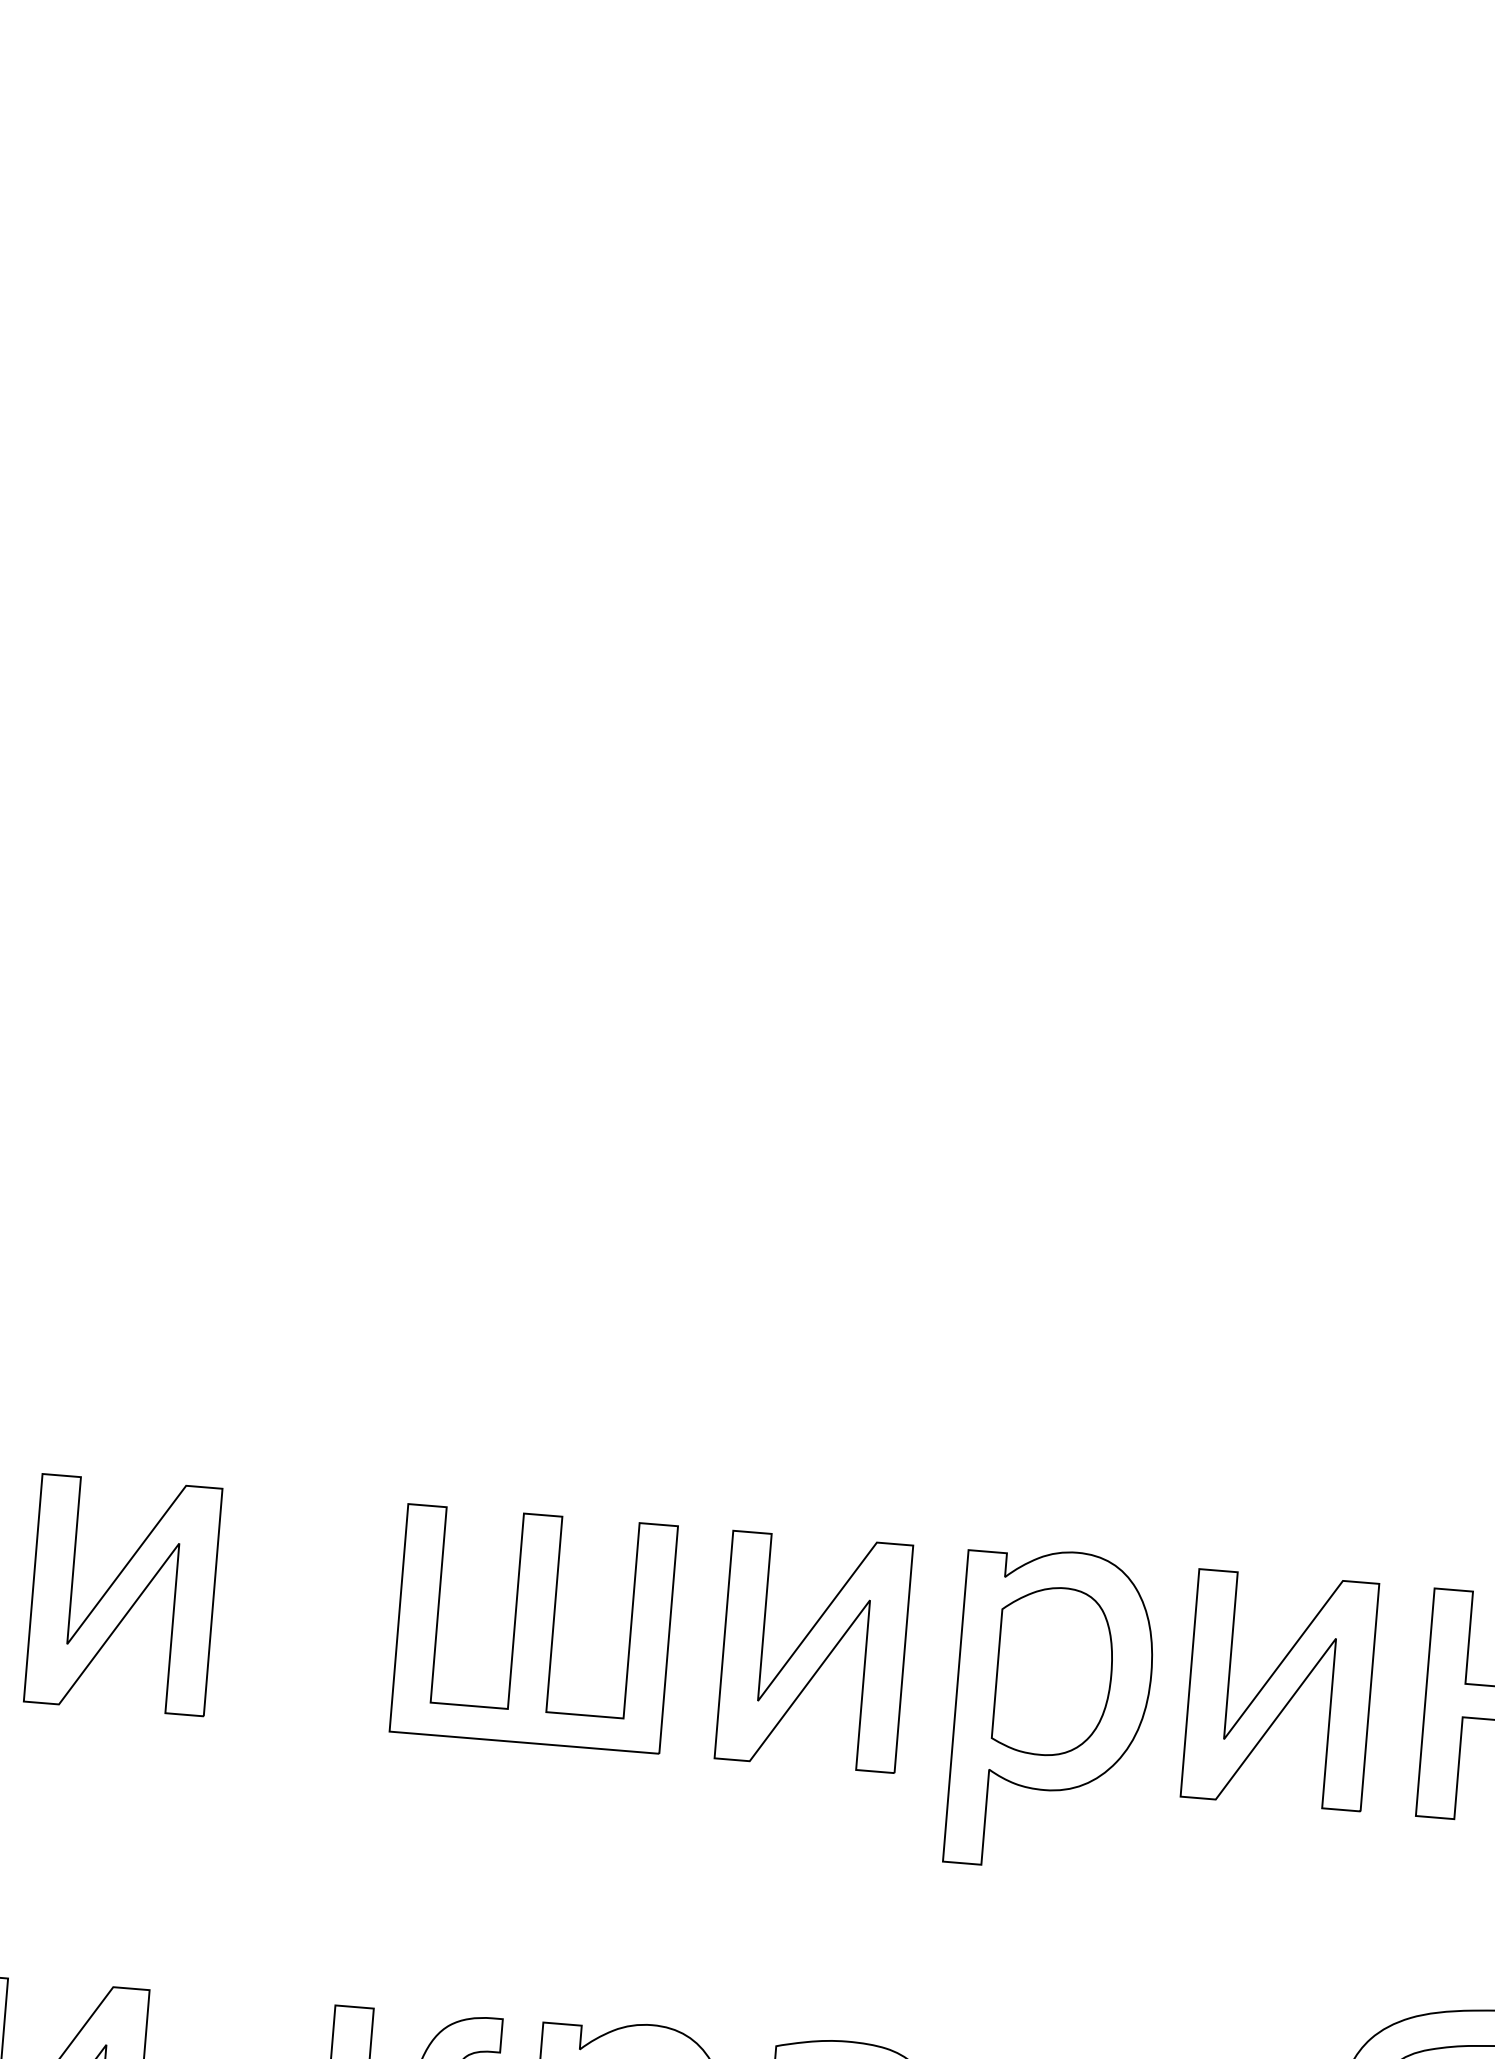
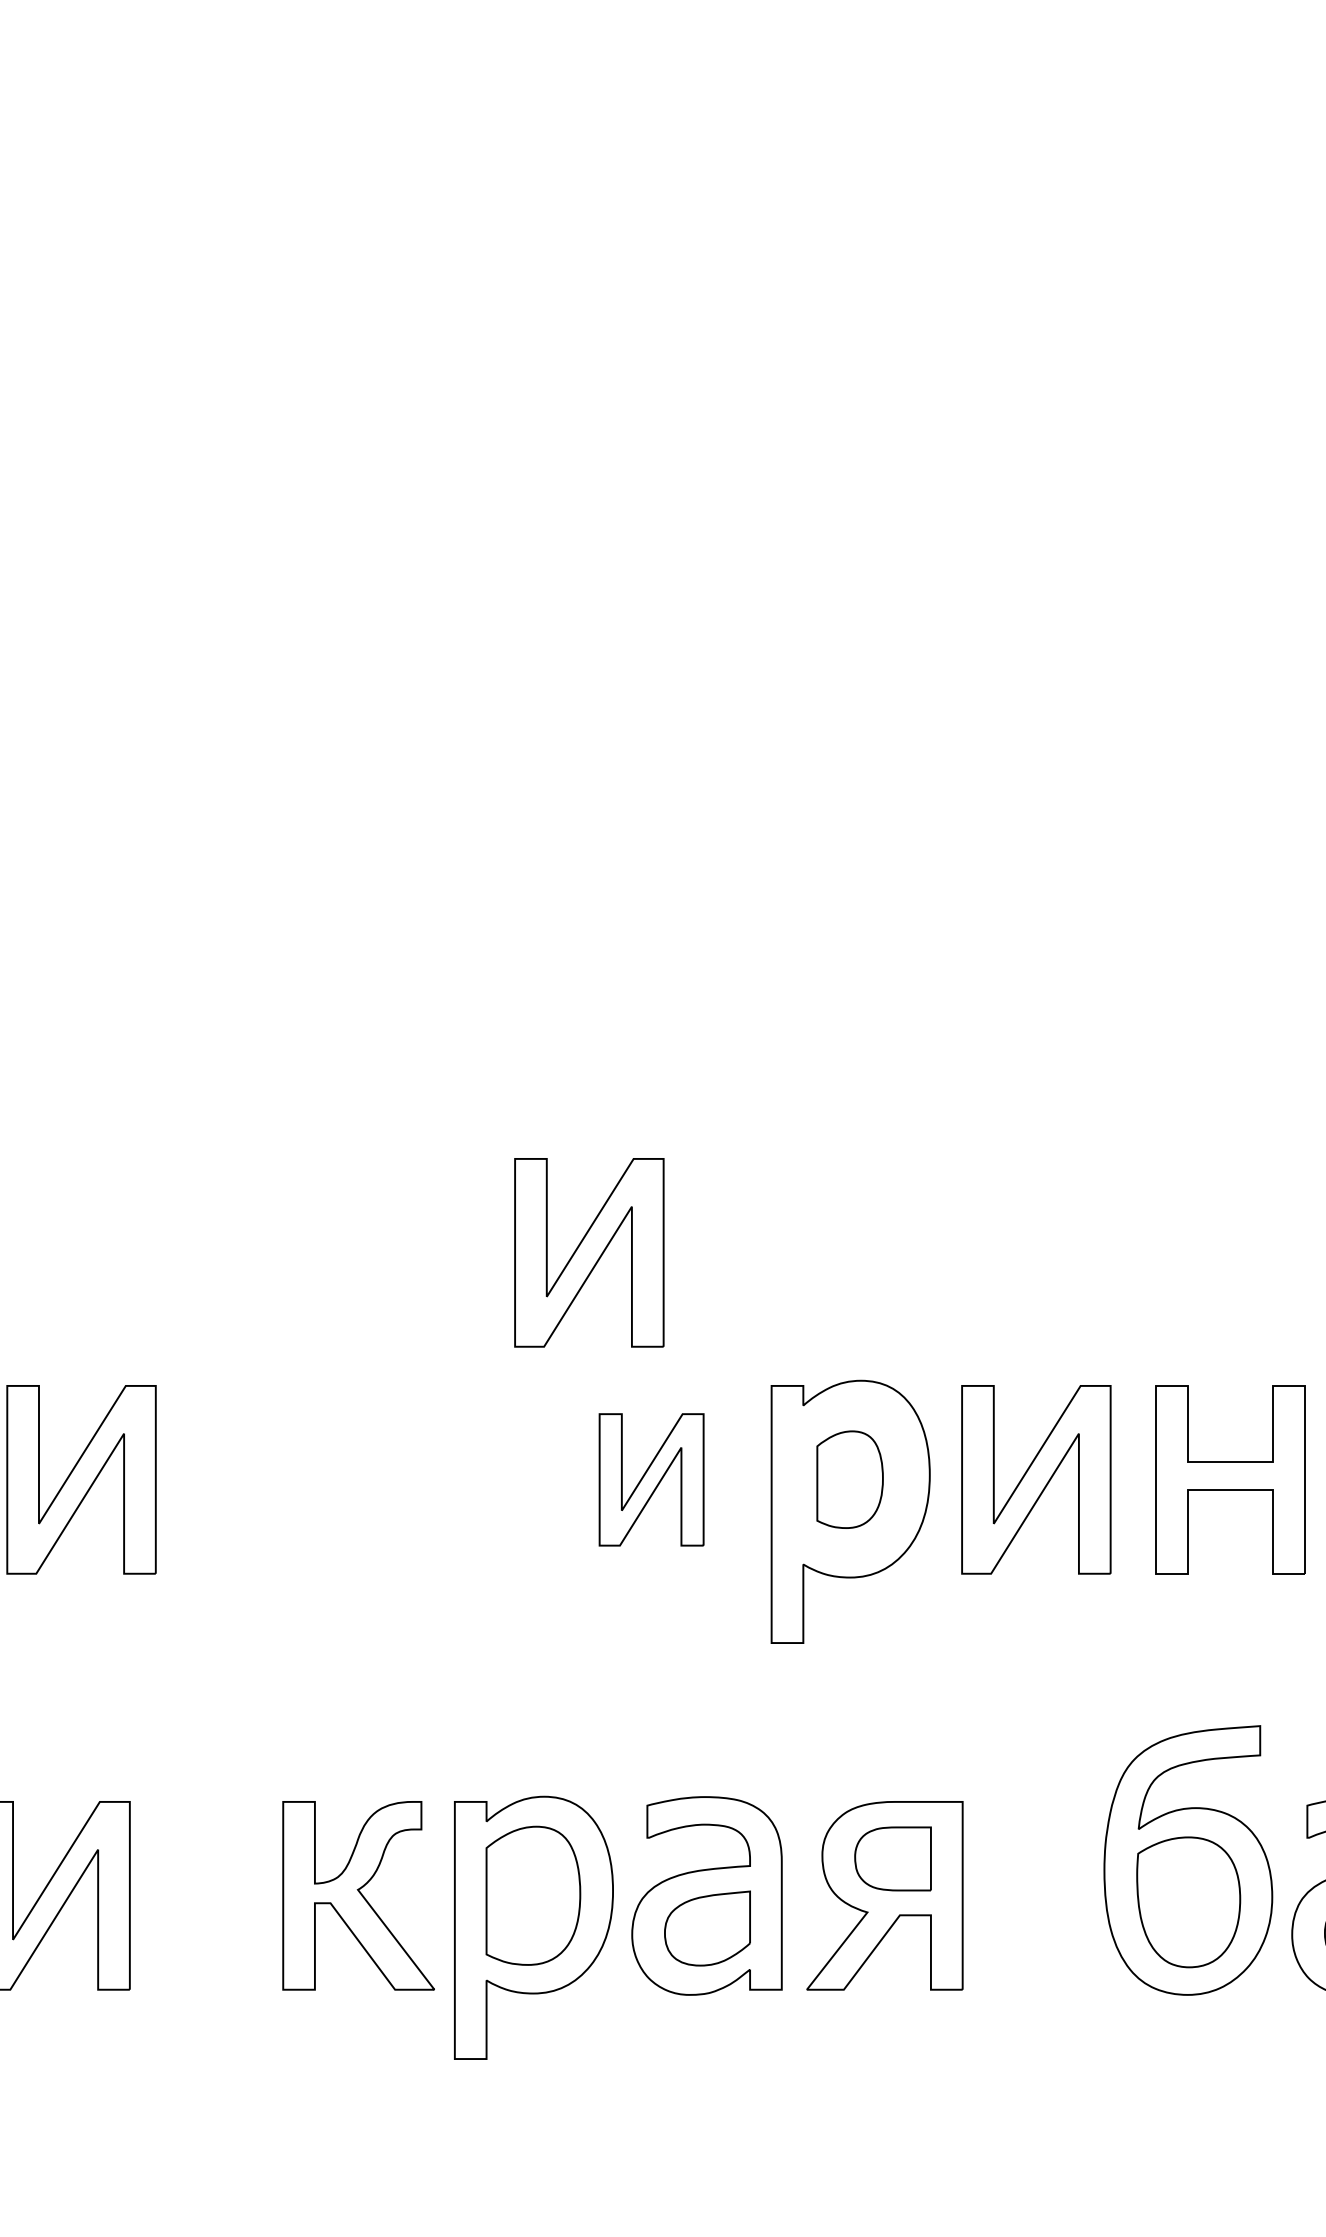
part: (761, 1370) -> (589, 1252), added
part: (533, 1628) -> (420, 1479), removed
part: (813, 1651) -> (651, 1479), size x0.7
part: (1053, 1671) -> (849, 1479), size x0.7

